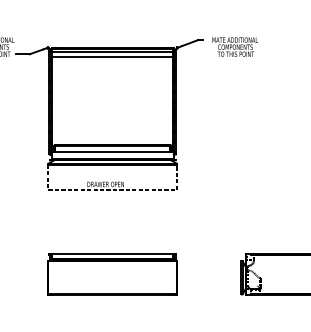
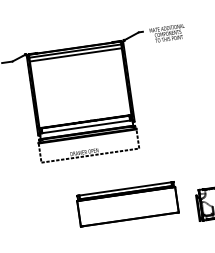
part: (112, 274) -> (127, 204), moved

